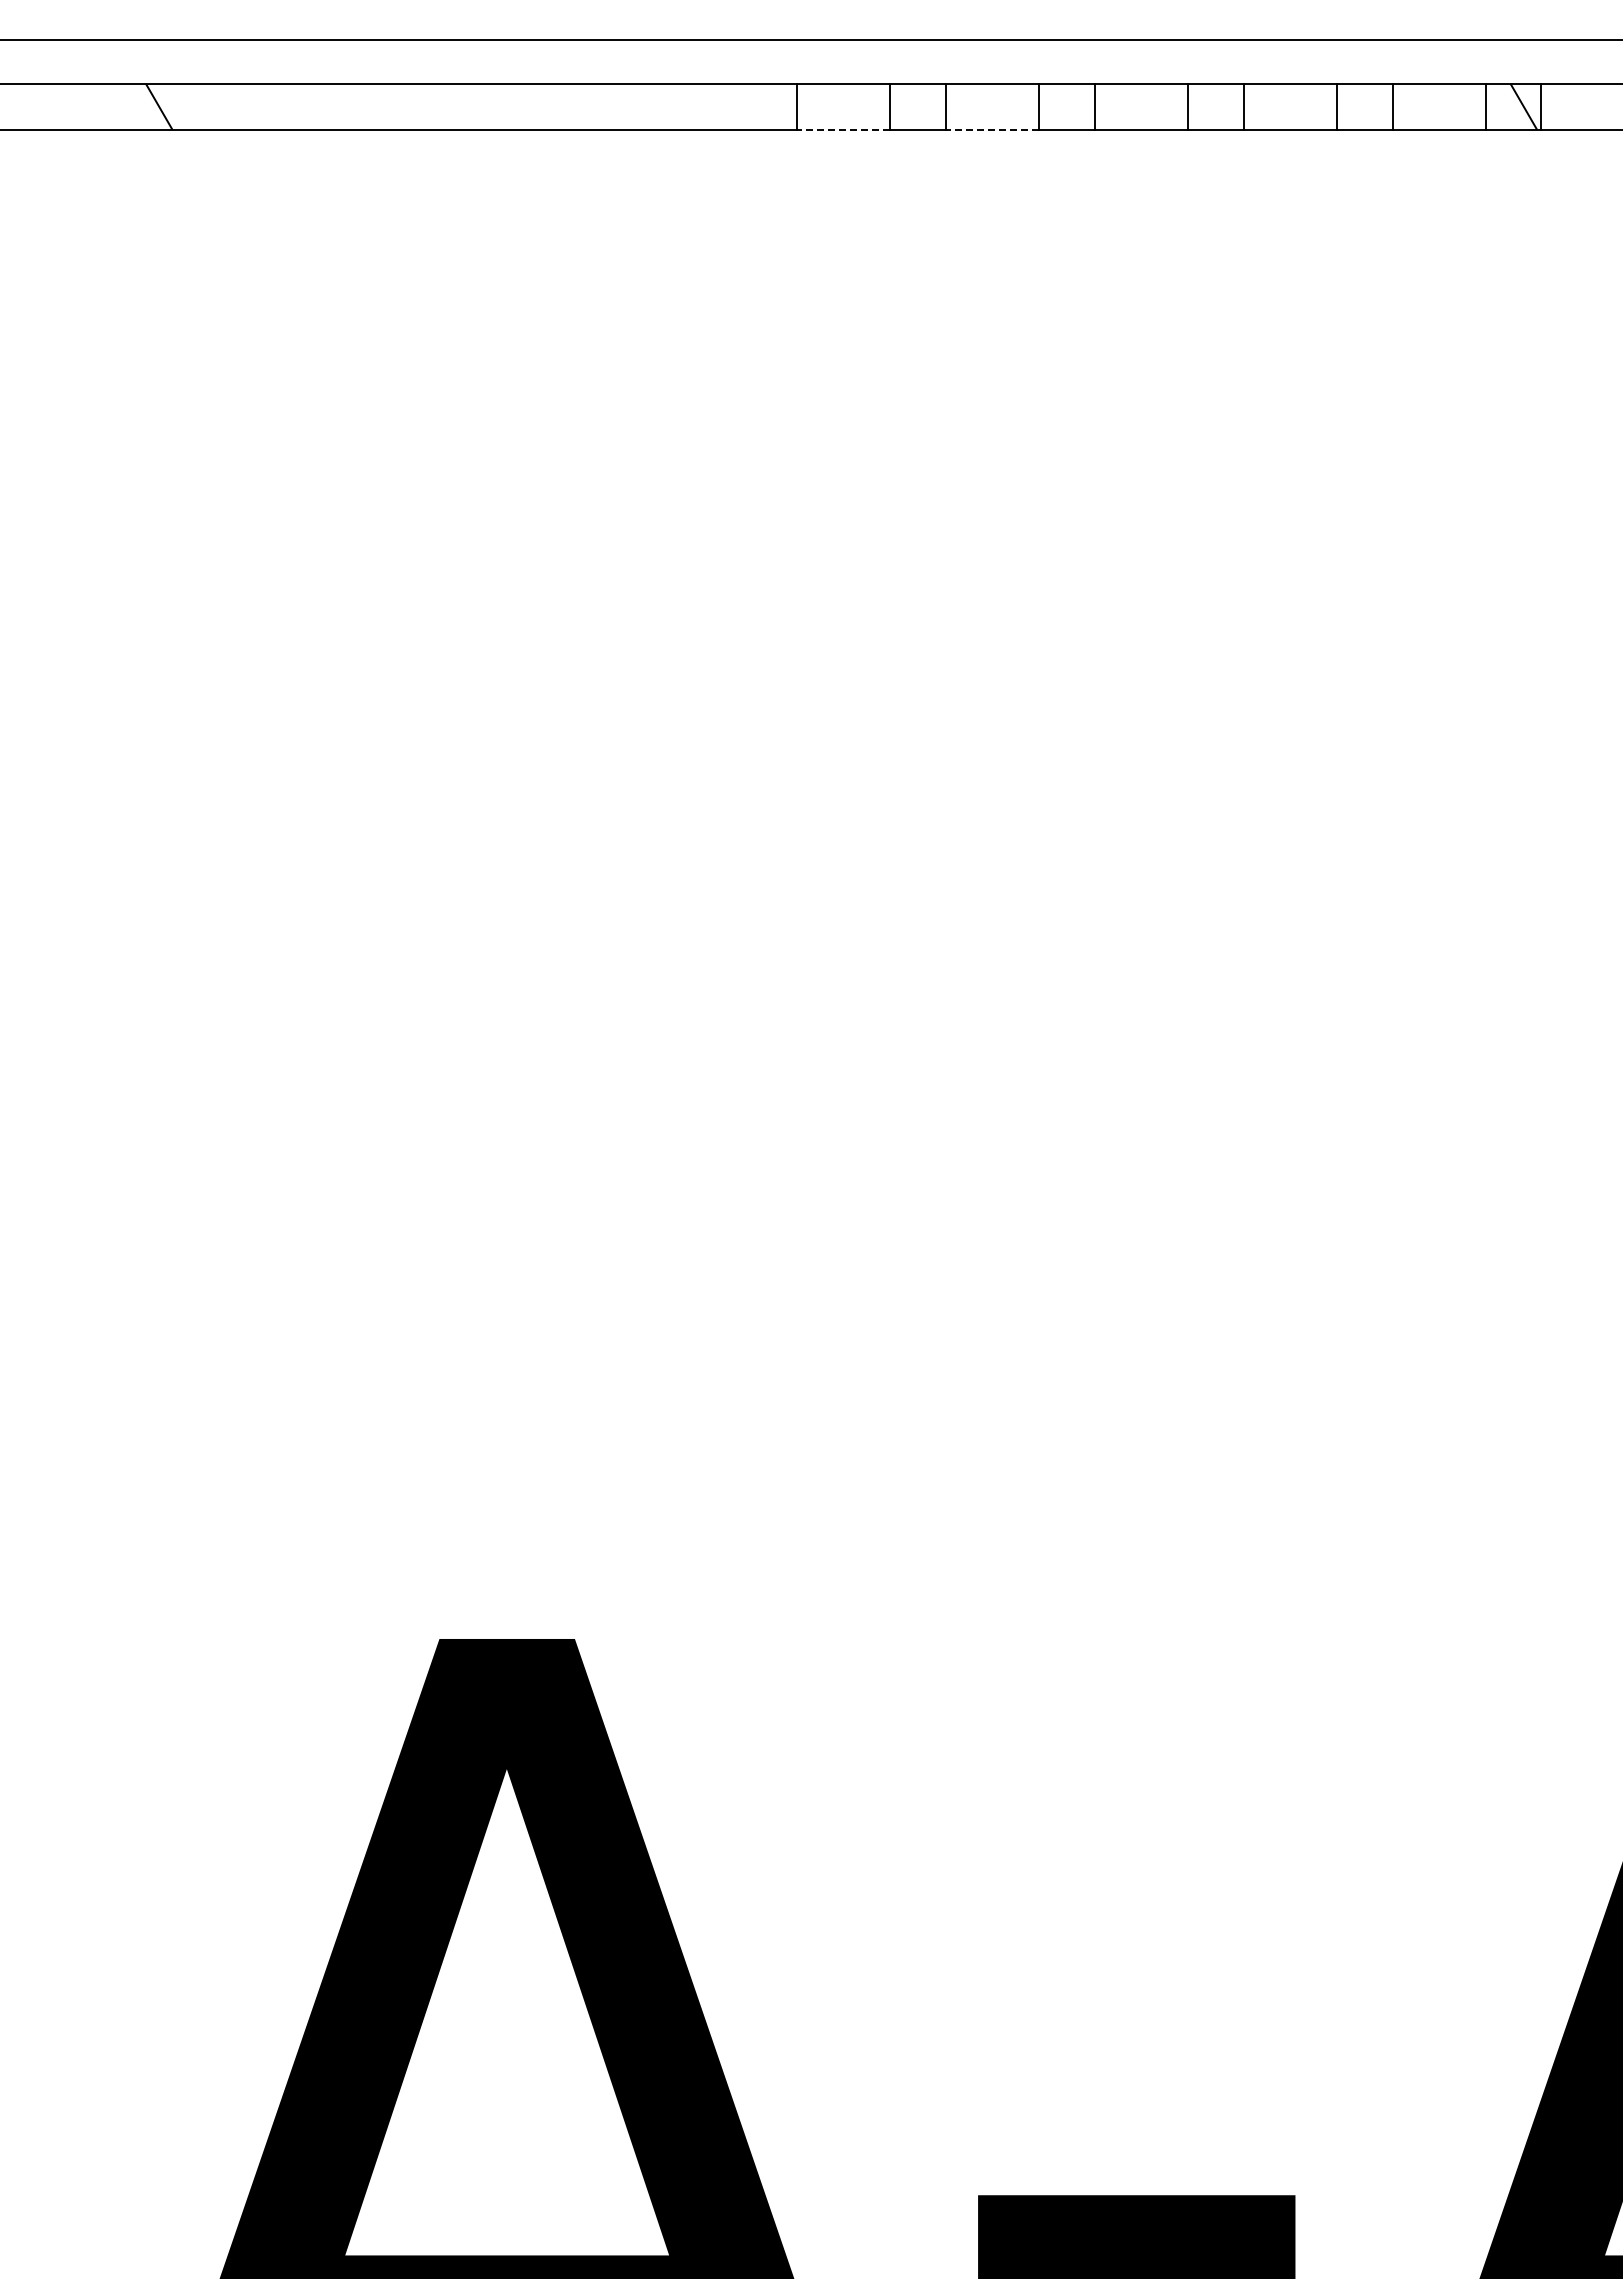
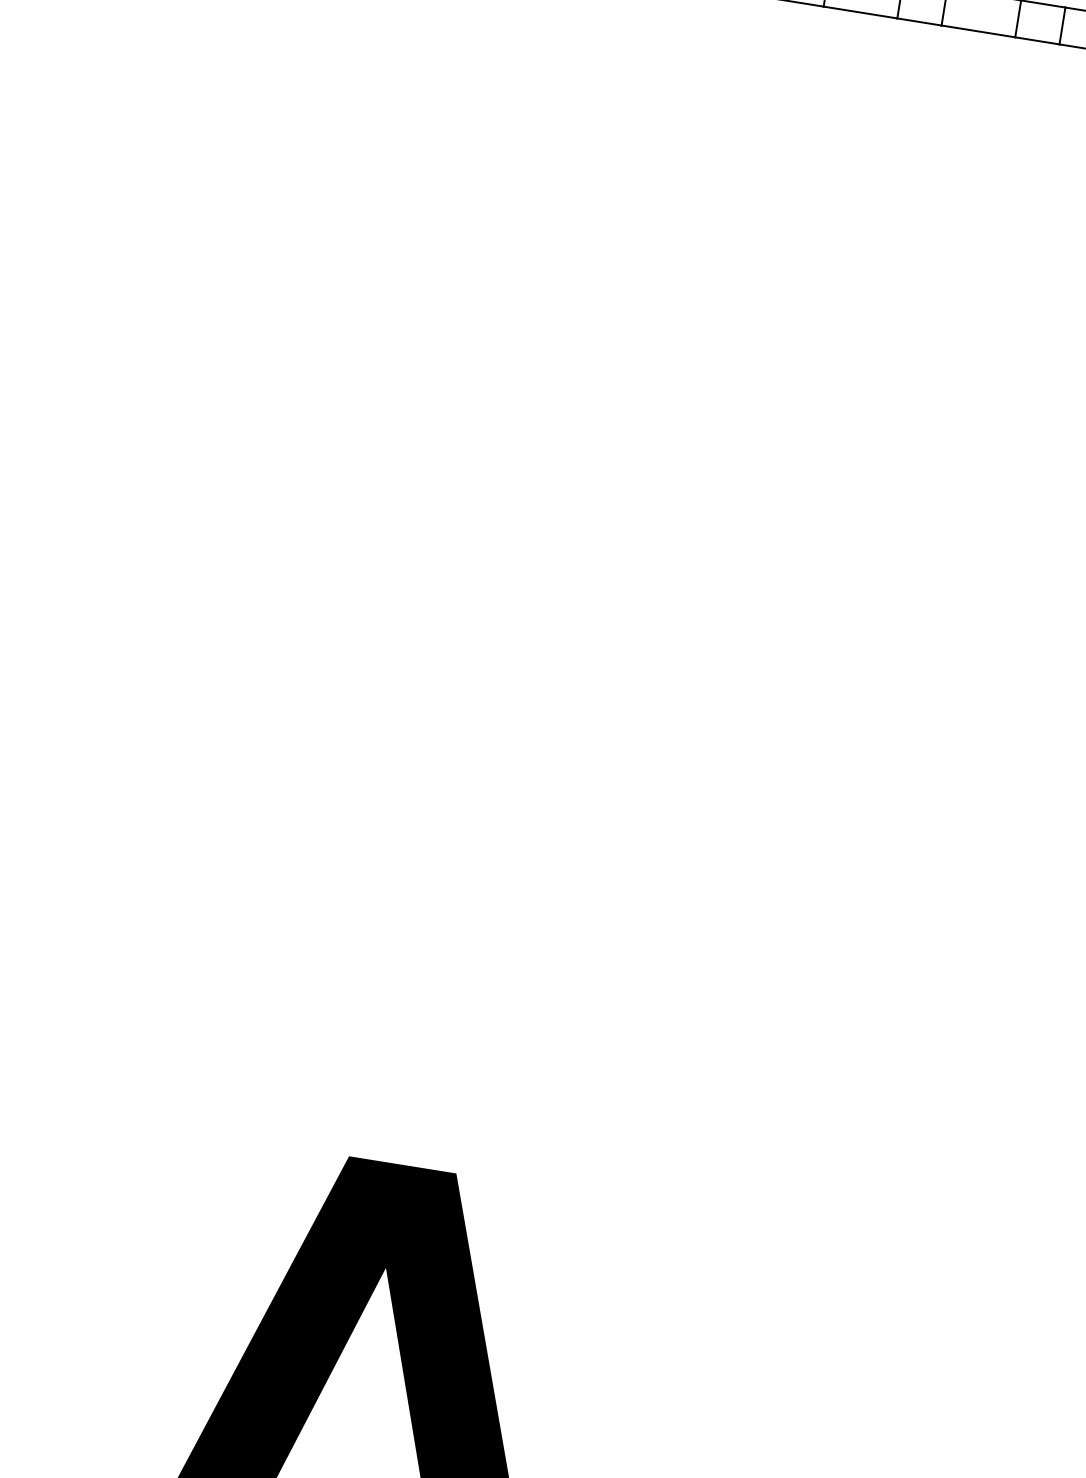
line: (843, 130) -> (860, 12), dashed -> solid
line: (991, 130) -> (977, 31), dashed -> solid

